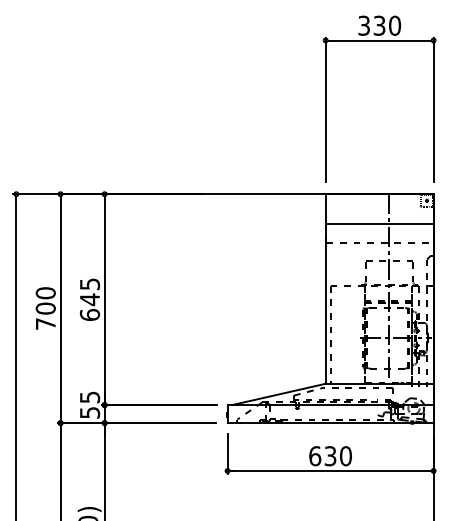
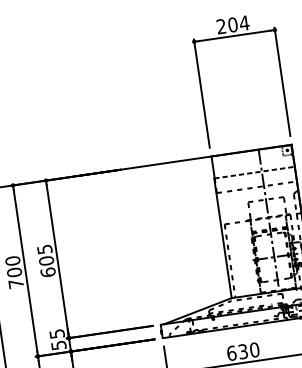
text: (379, 25) -> (232, 24), 330 -> 204
line: (379, 223) -> (254, 172), solid -> dashed
text: (89, 299) -> (46, 260), 645 -> 605

